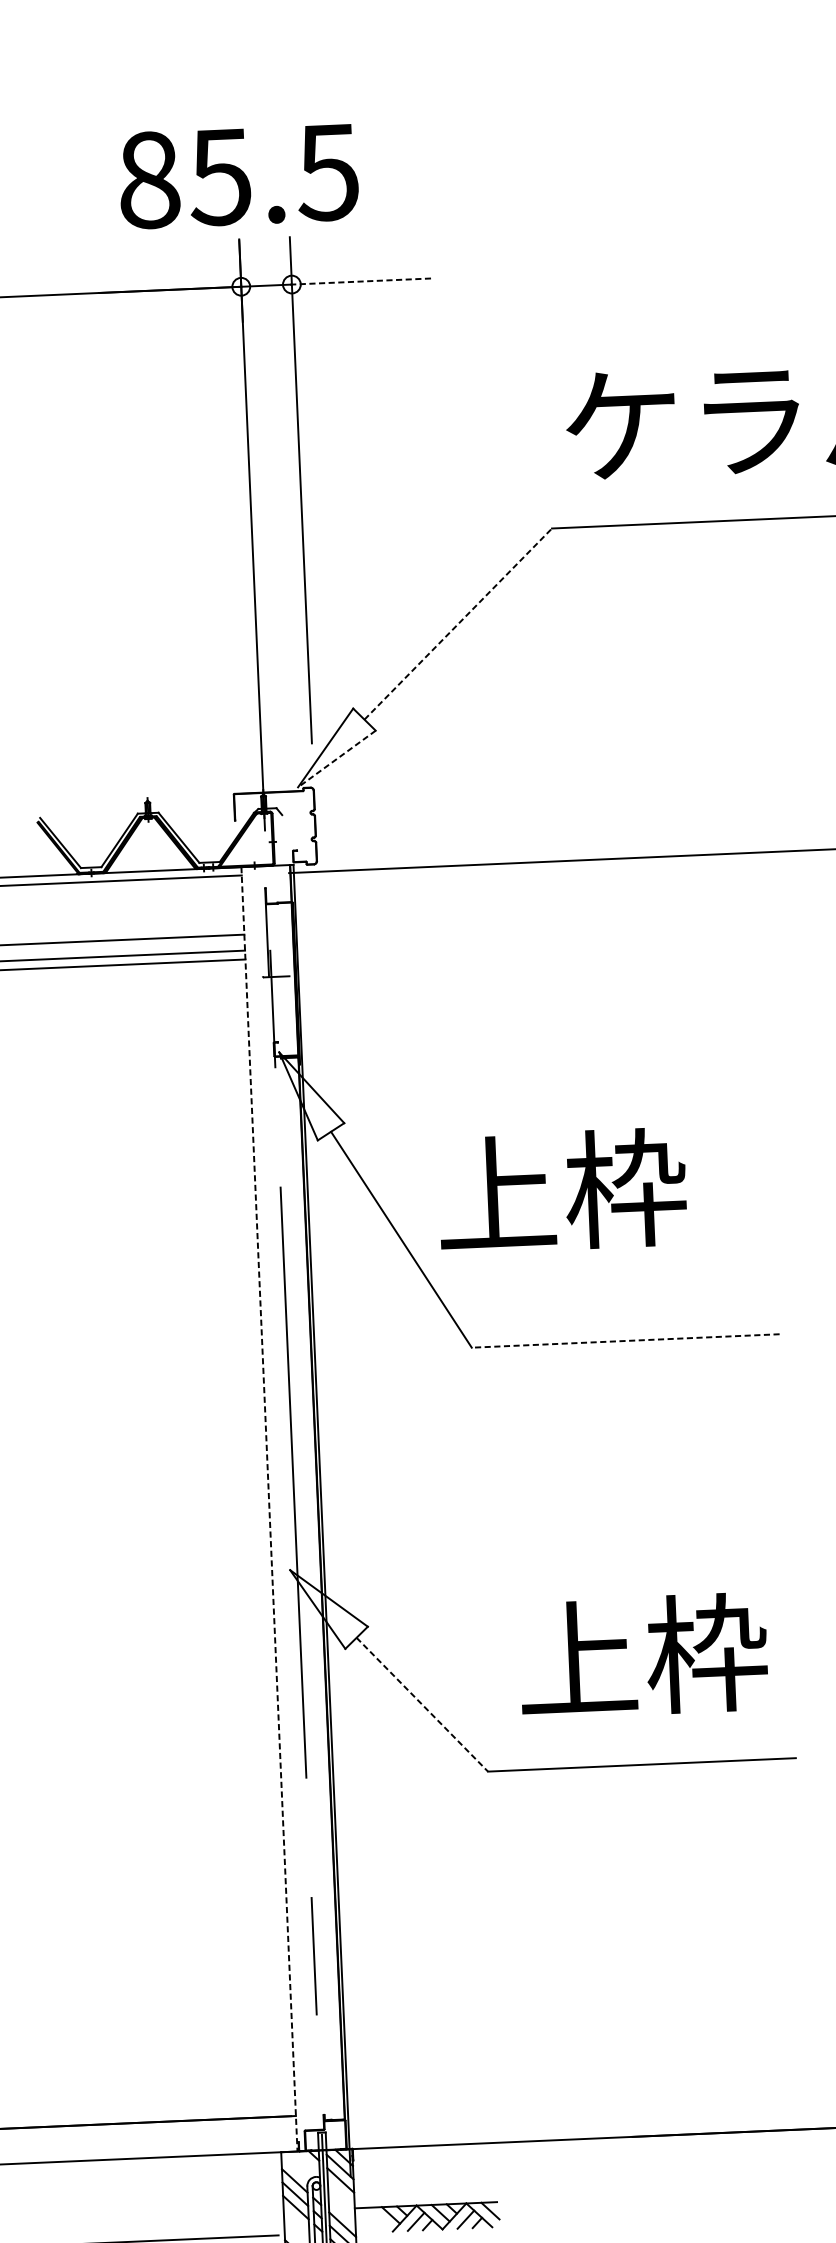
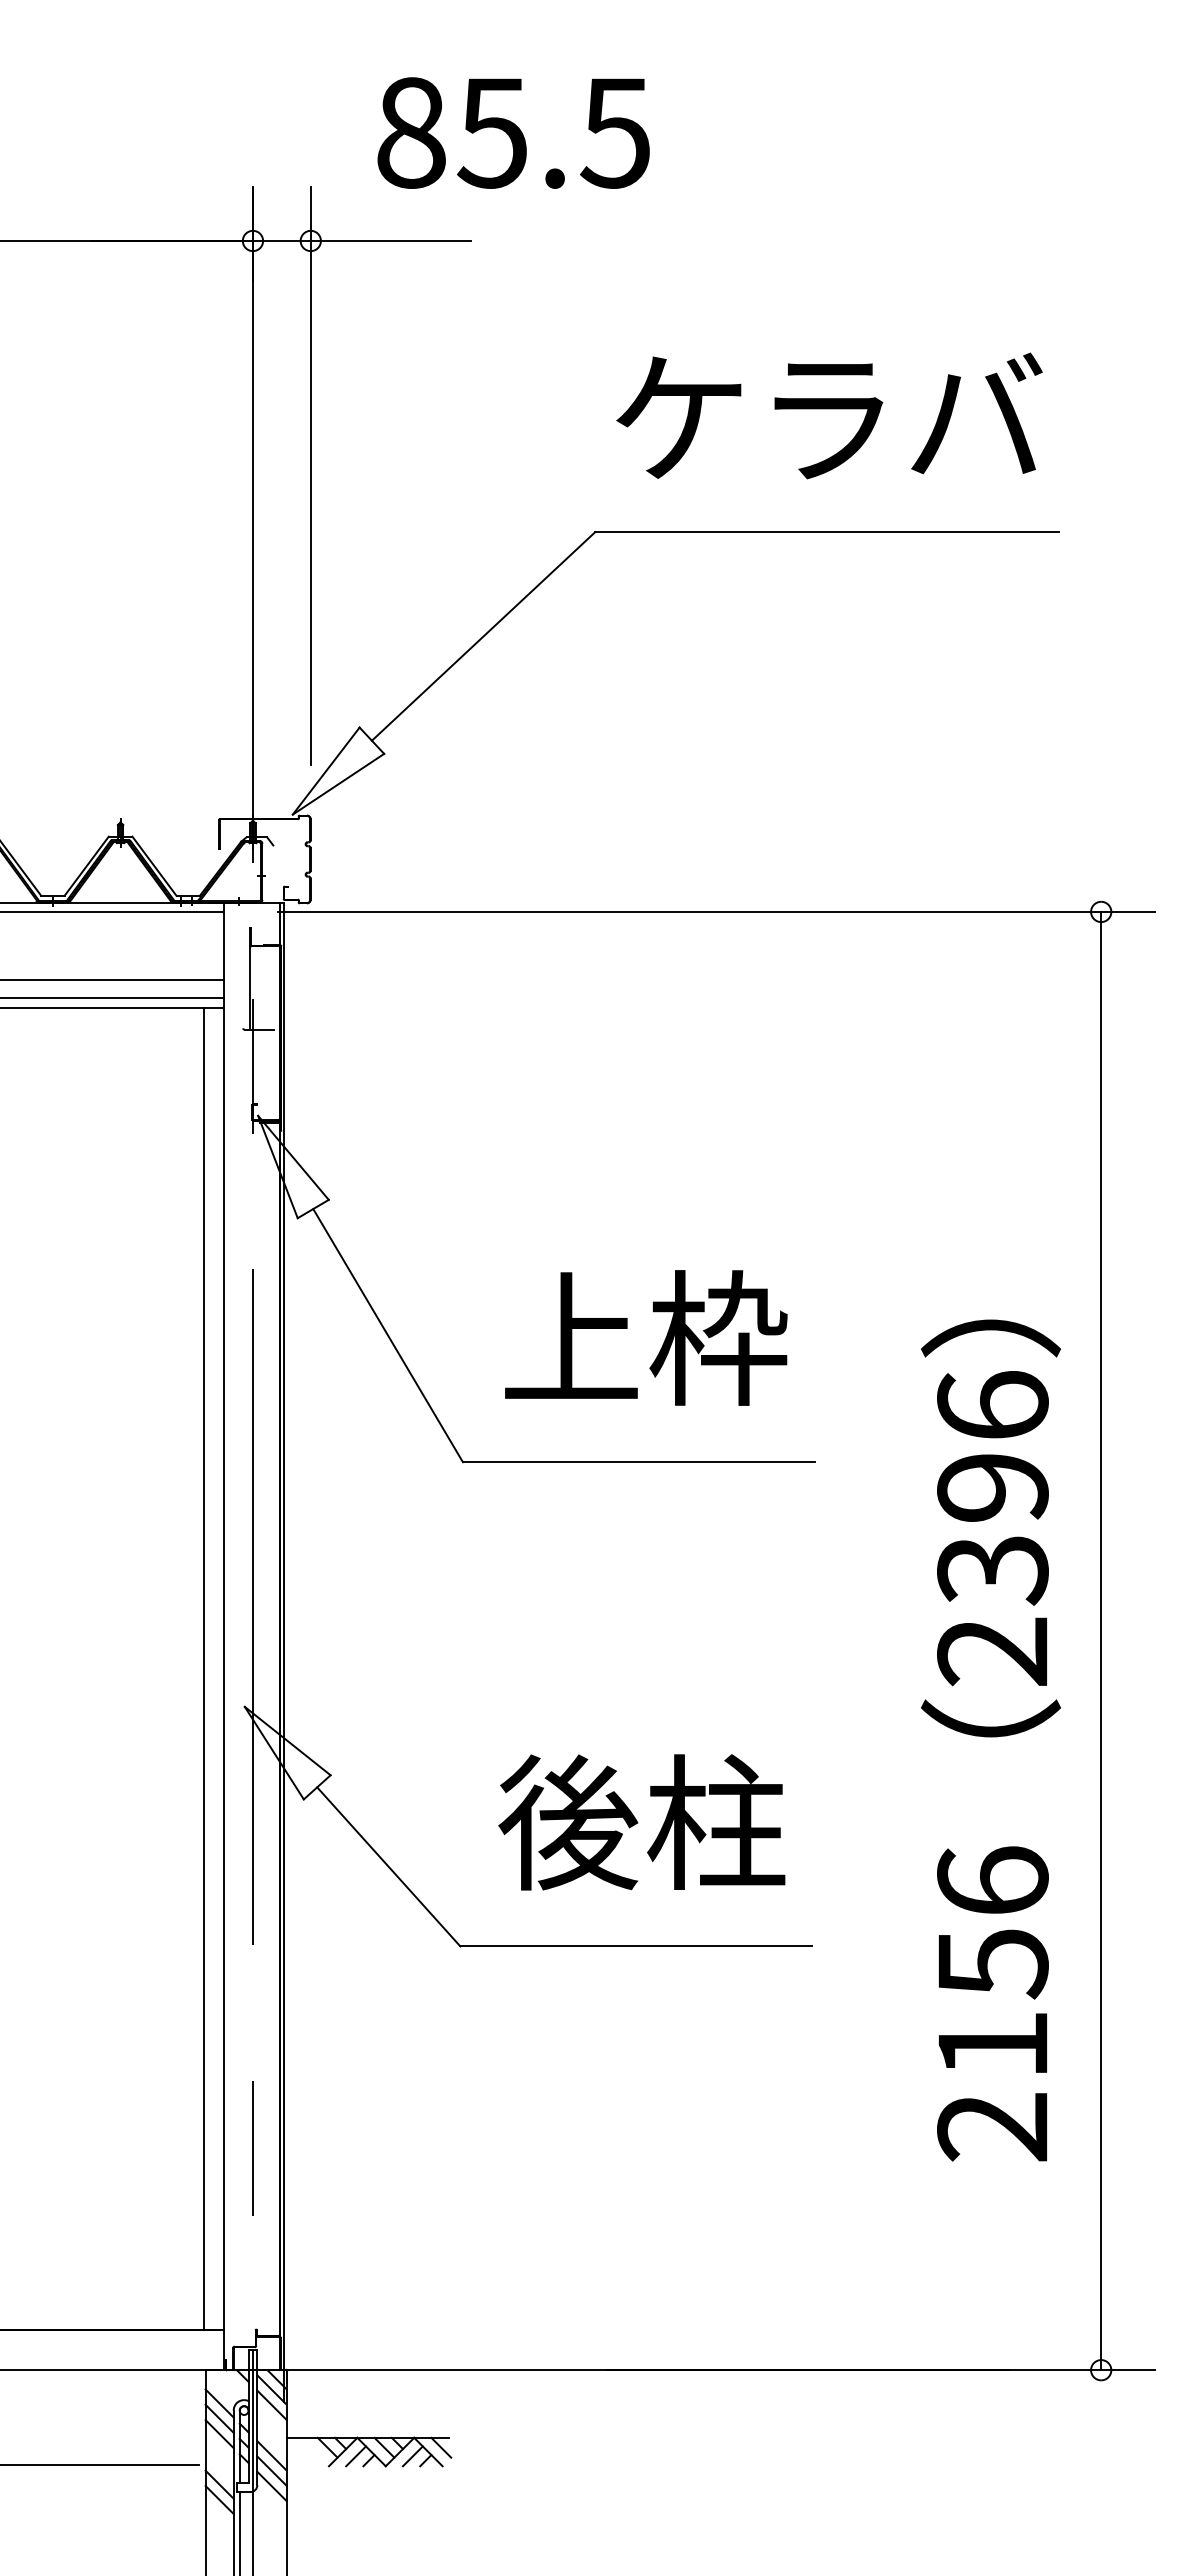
text: (238, 175) -> (513, 132), moved
line: (361, 281) -> (390, 240), dashed -> solid
line: (458, 624) -> (483, 636), dashed -> solid
line: (336, 759) -> (338, 784), dashed -> solid
text: (562, 1190) -> (646, 1337), moved
line: (625, 1341) -> (638, 1462), dashed -> solid
line: (269, 1509) -> (224, 1636), dashed -> solid
line: (252, 1538) -> (203, 1668), added
text: (641, 1656) -> (641, 1822), 上枠 -> 後柱
line: (422, 1705) -> (389, 1867), dashed -> solid

